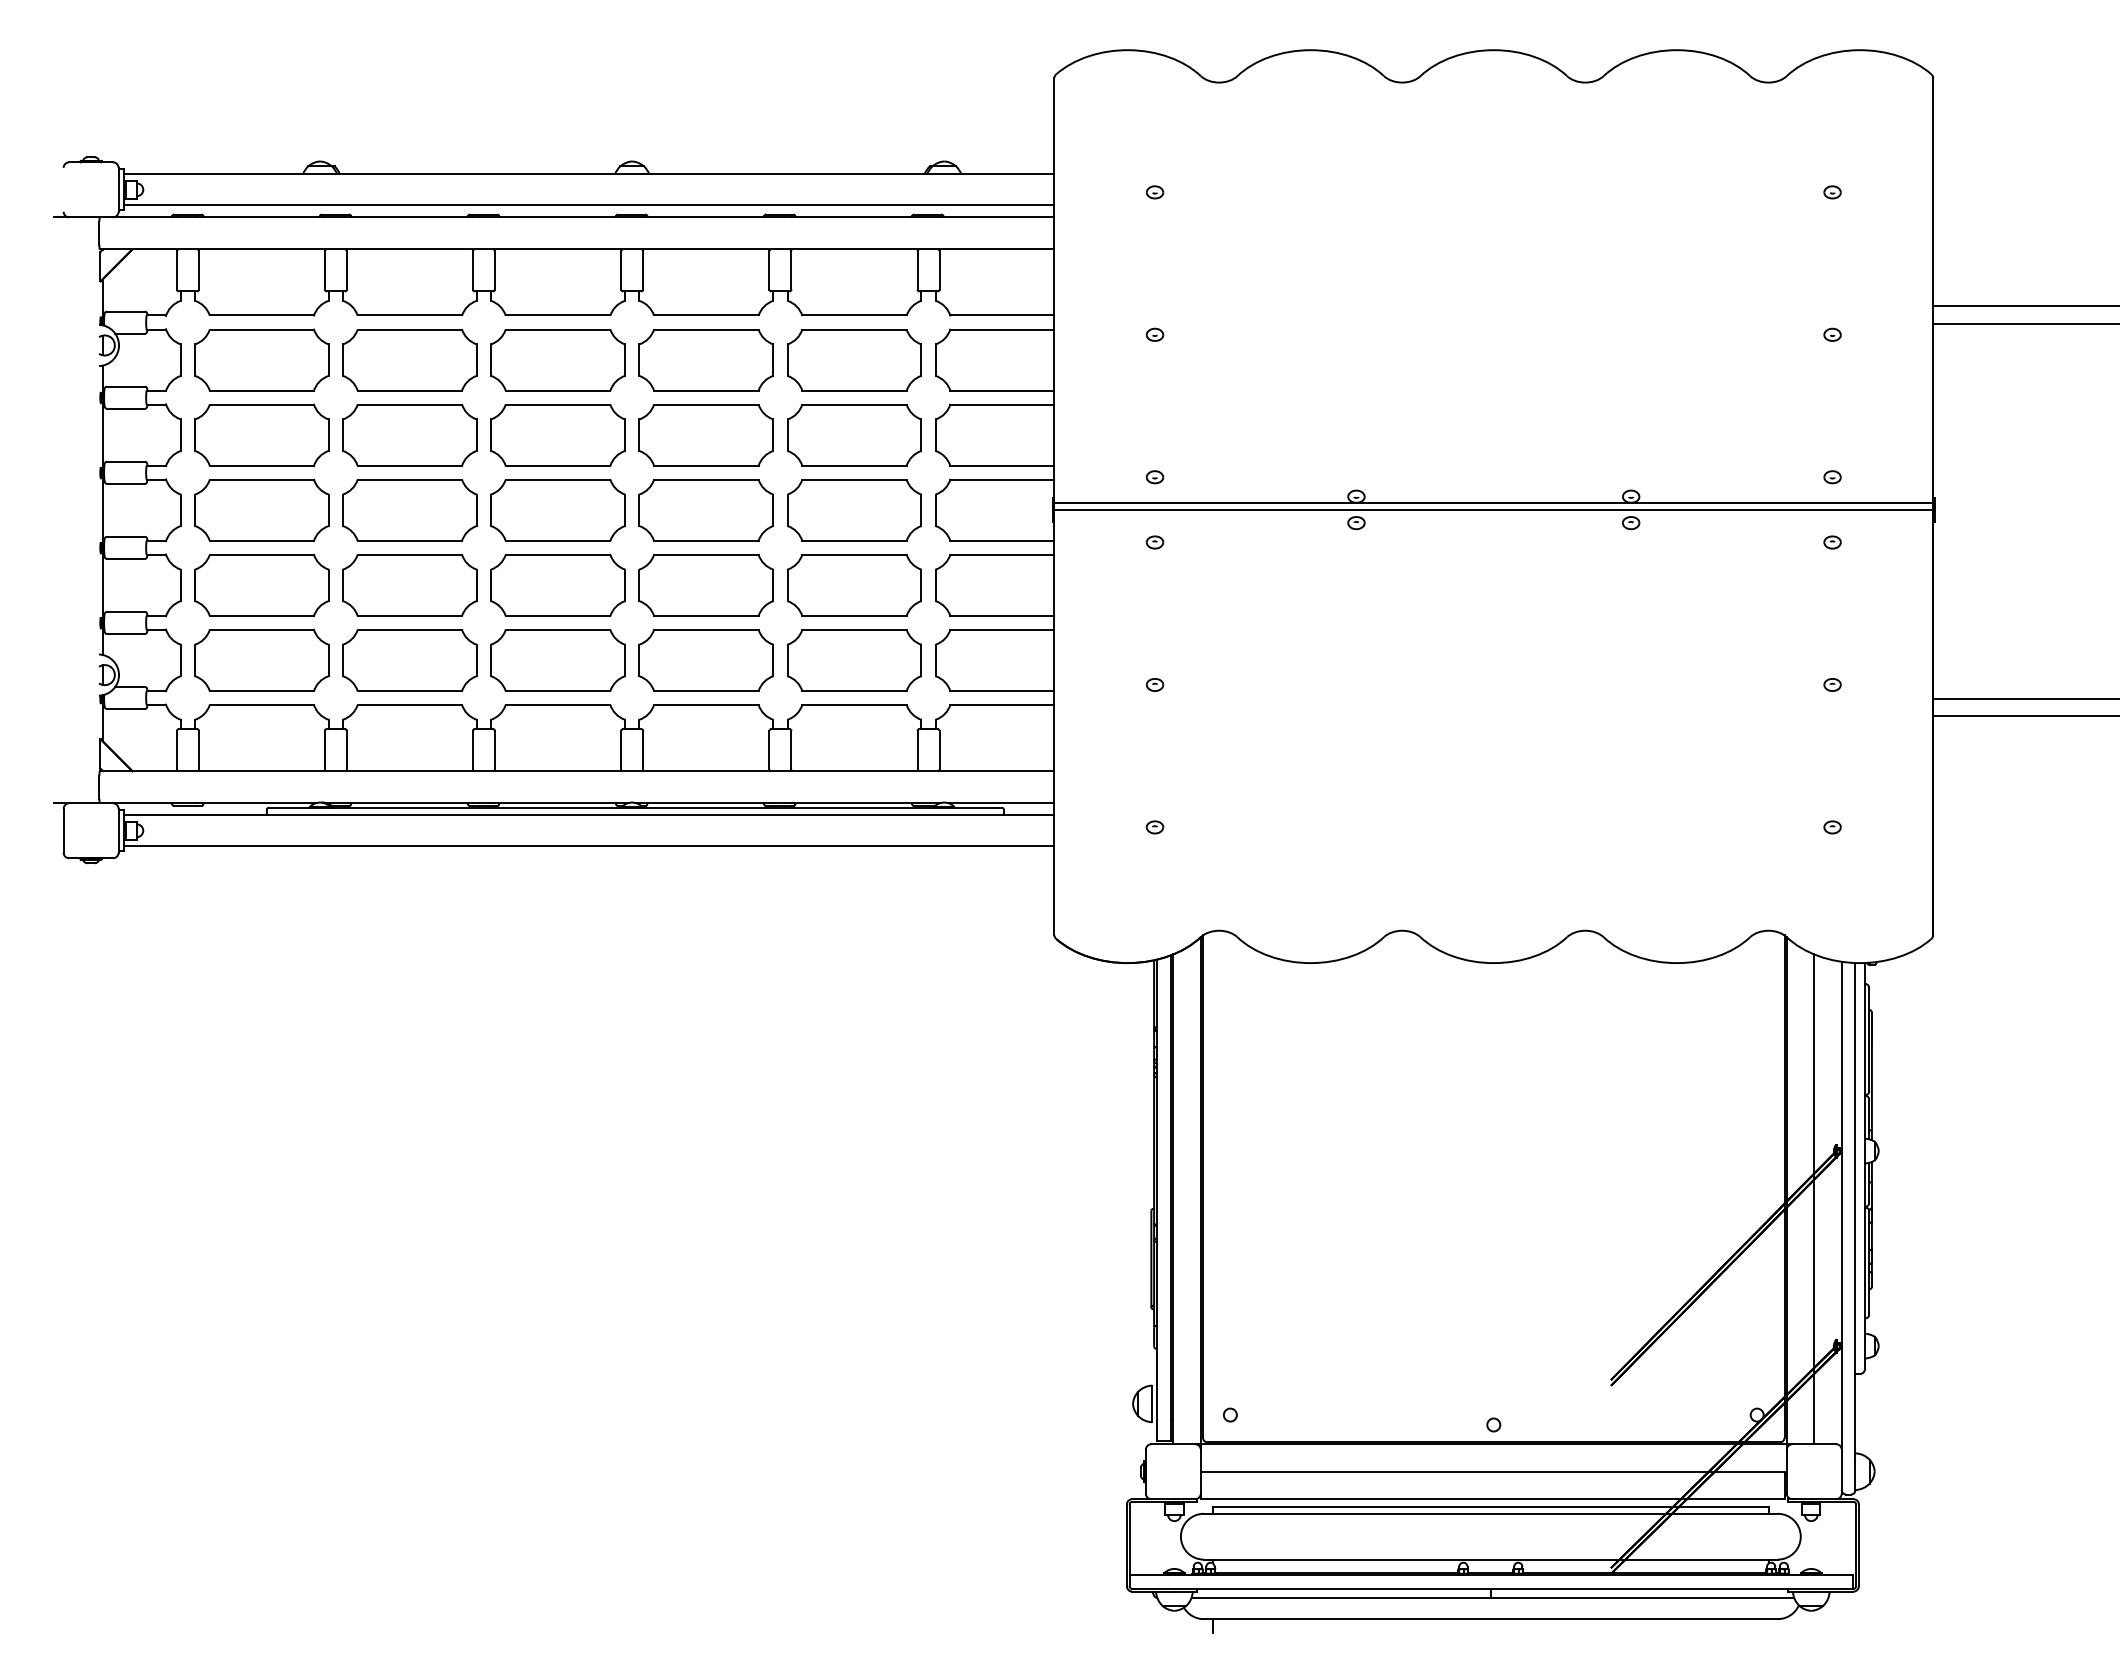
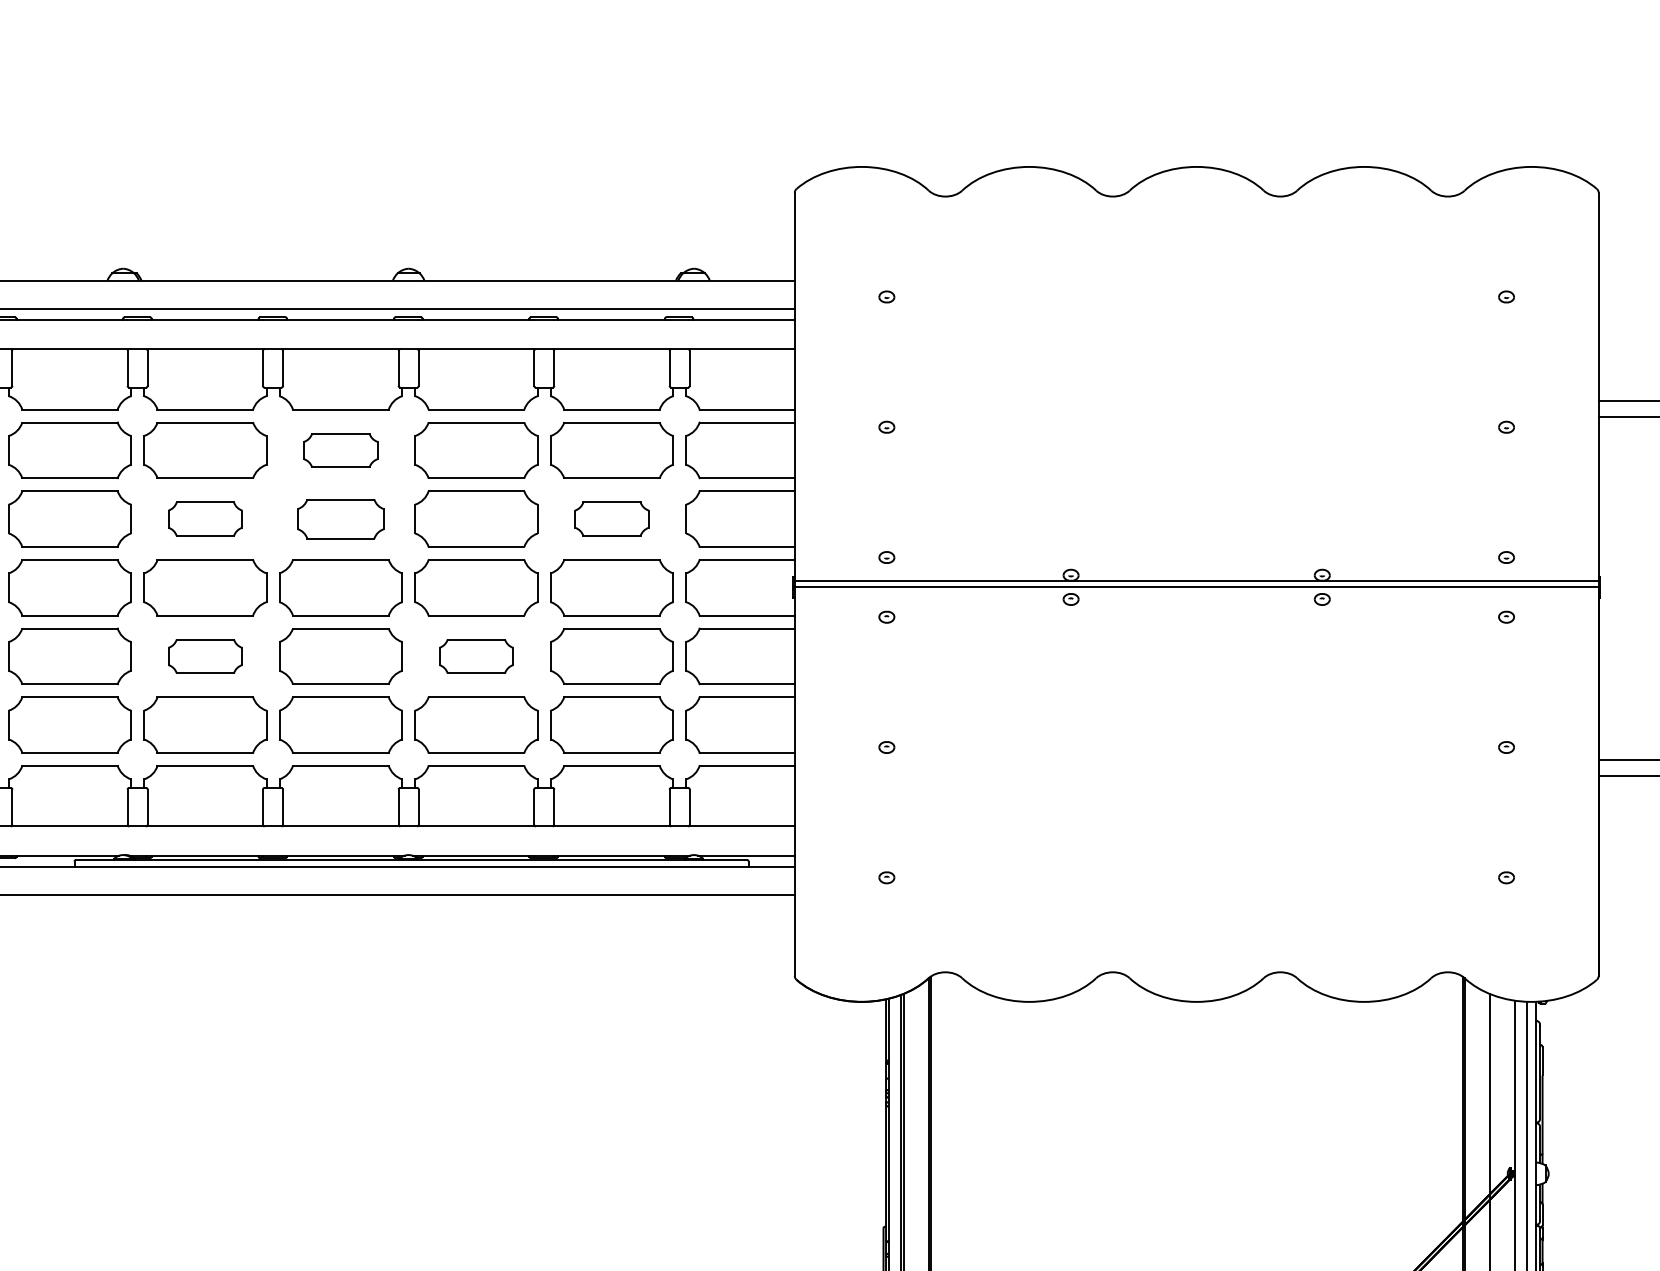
part: (557, 360) -> (340, 450), size x0.6
part: (409, 435) -> (205, 519), size x0.6
part: (557, 435) -> (340, 519), size x0.7
part: (854, 435) -> (612, 519), size x0.6
part: (409, 585) -> (205, 656), size x0.6
part: (705, 585) -> (475, 656), size x0.6

